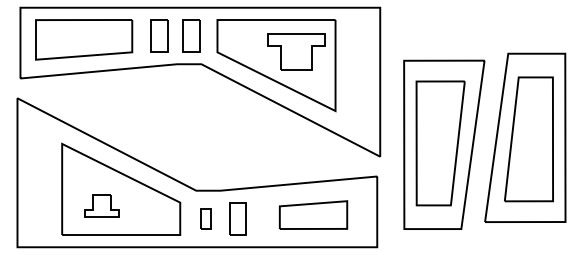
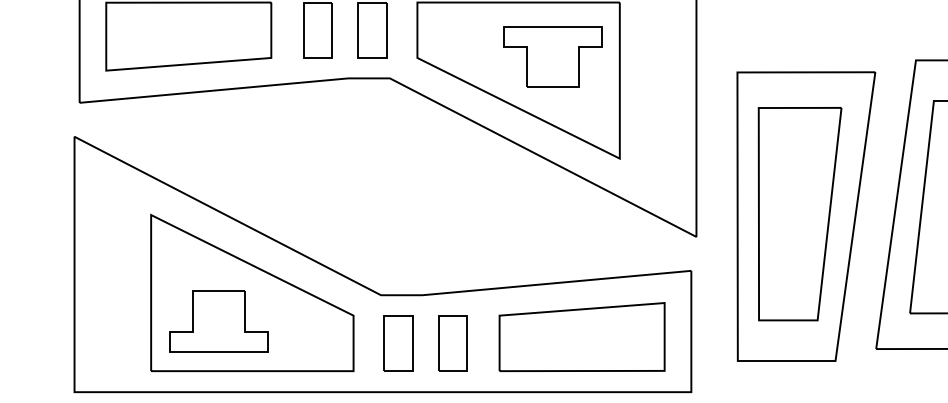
part: (101, 205) -> (218, 320), size x1.67
part: (313, 214) -> (582, 336), size x1.43
part: (206, 218) -> (398, 342), size x1.67

